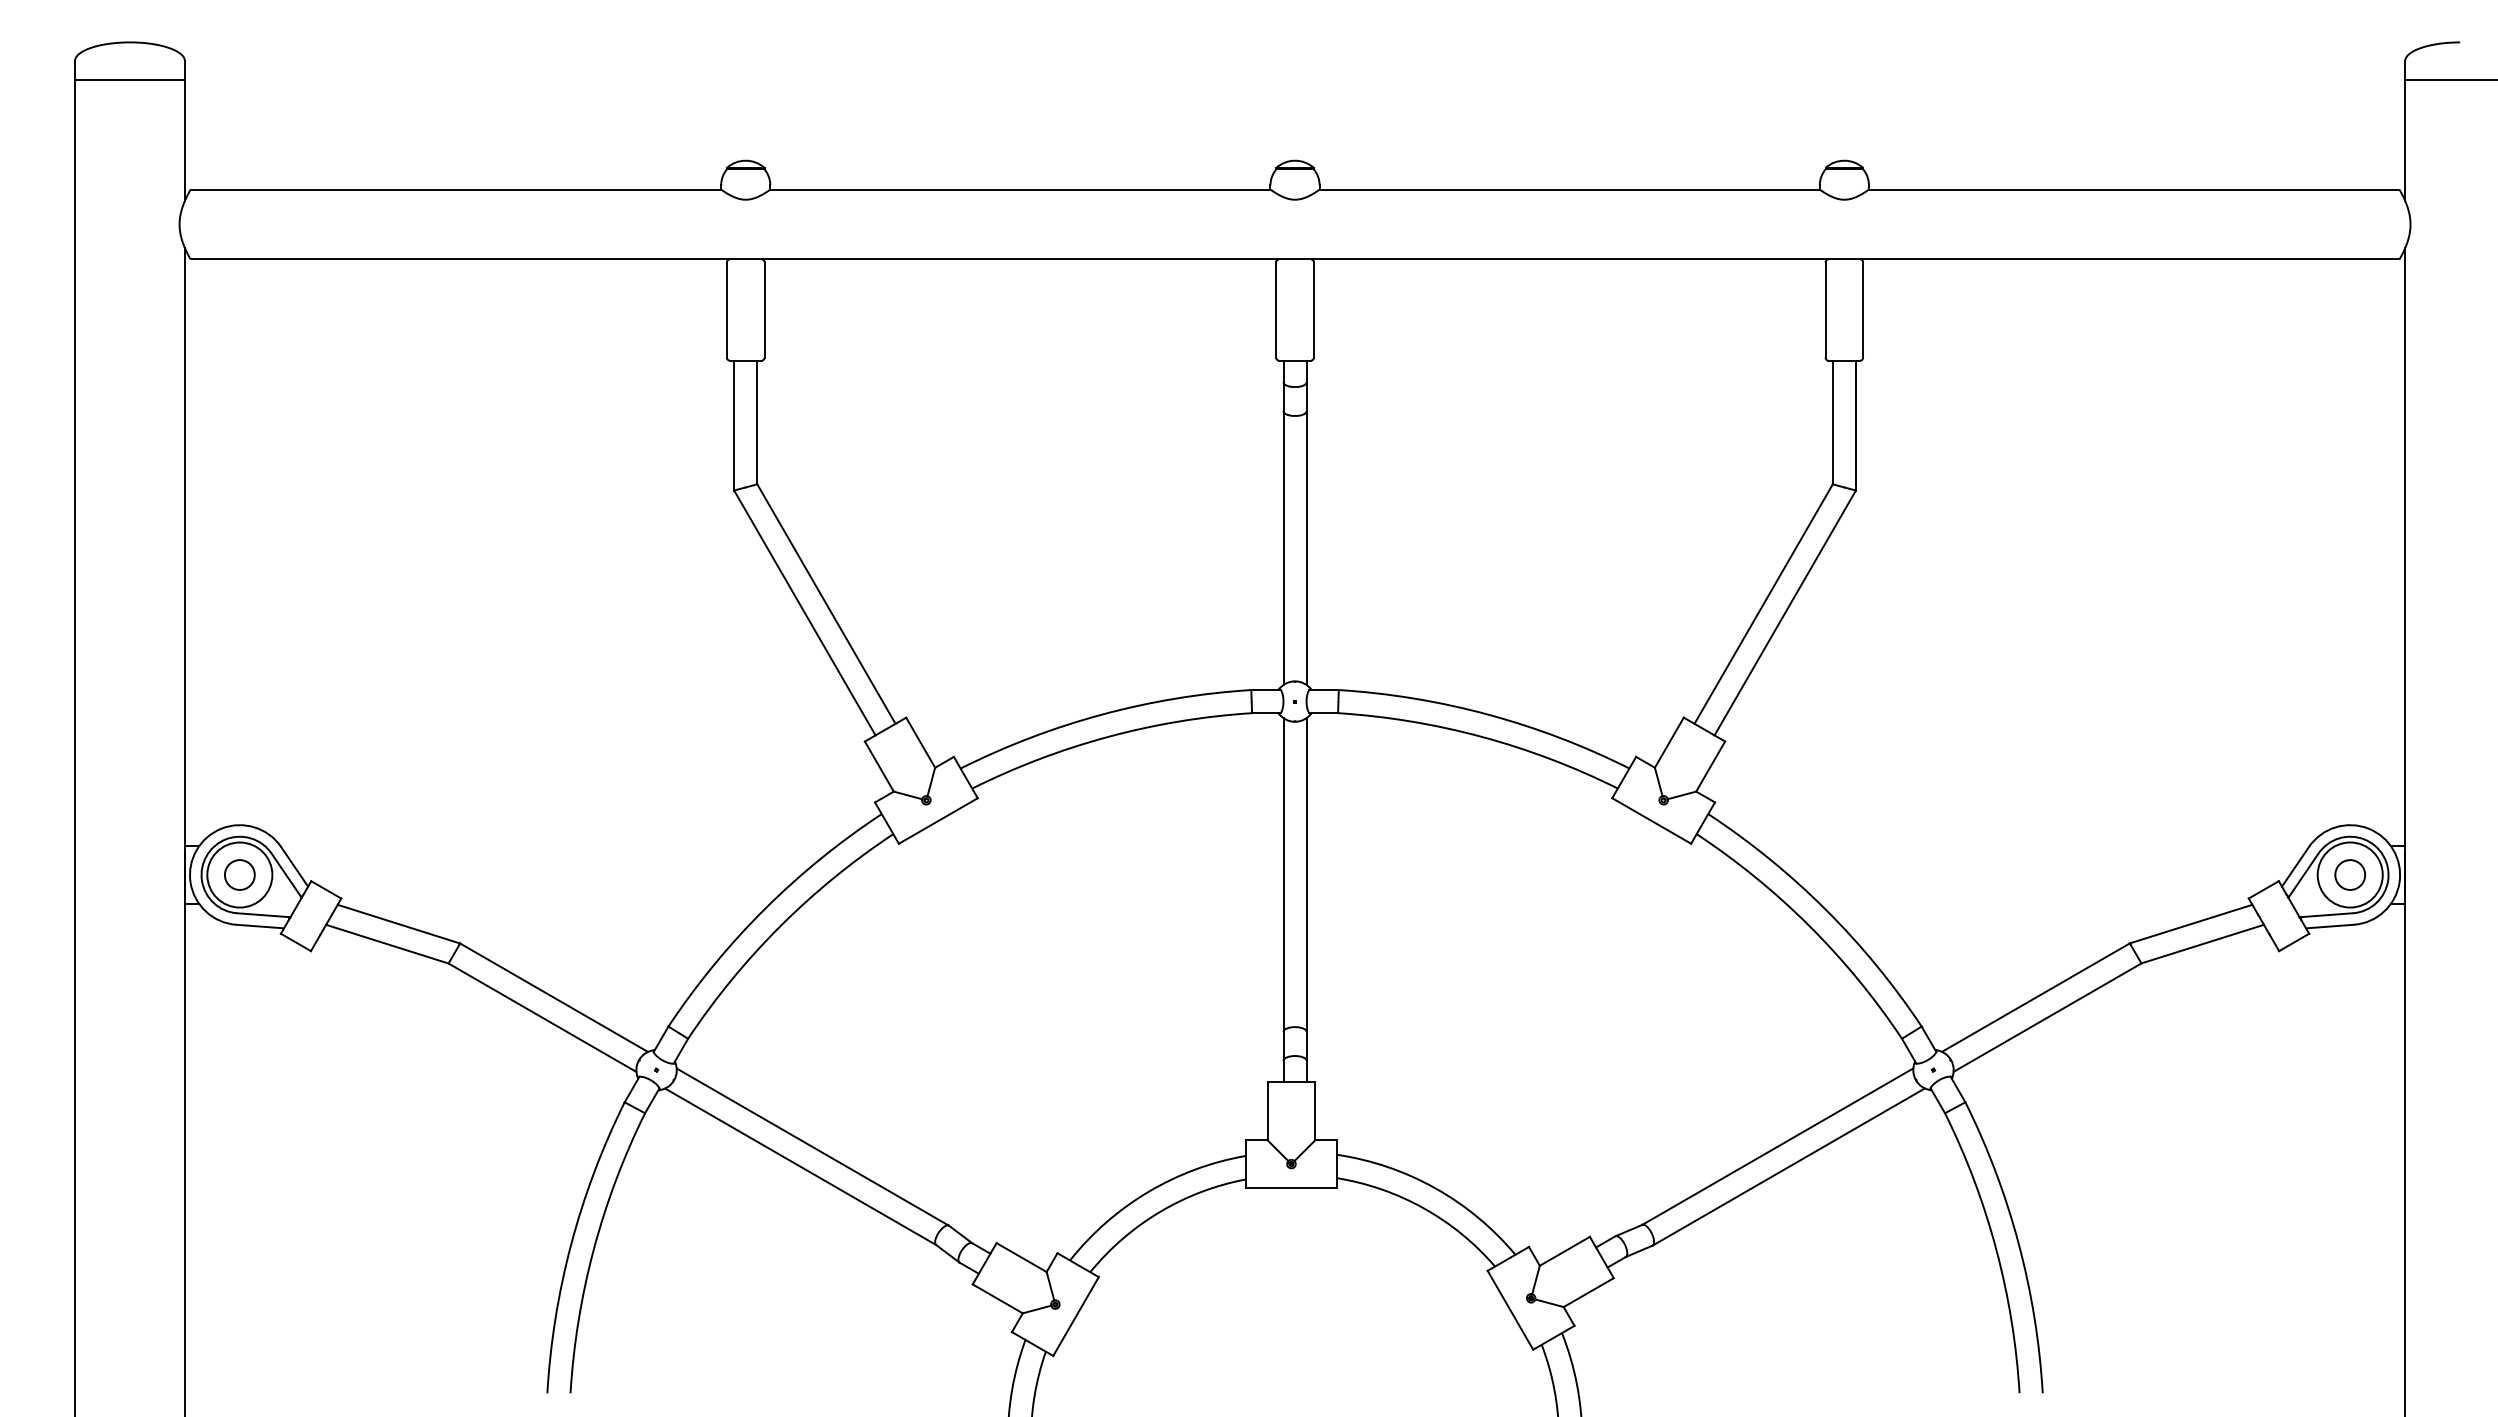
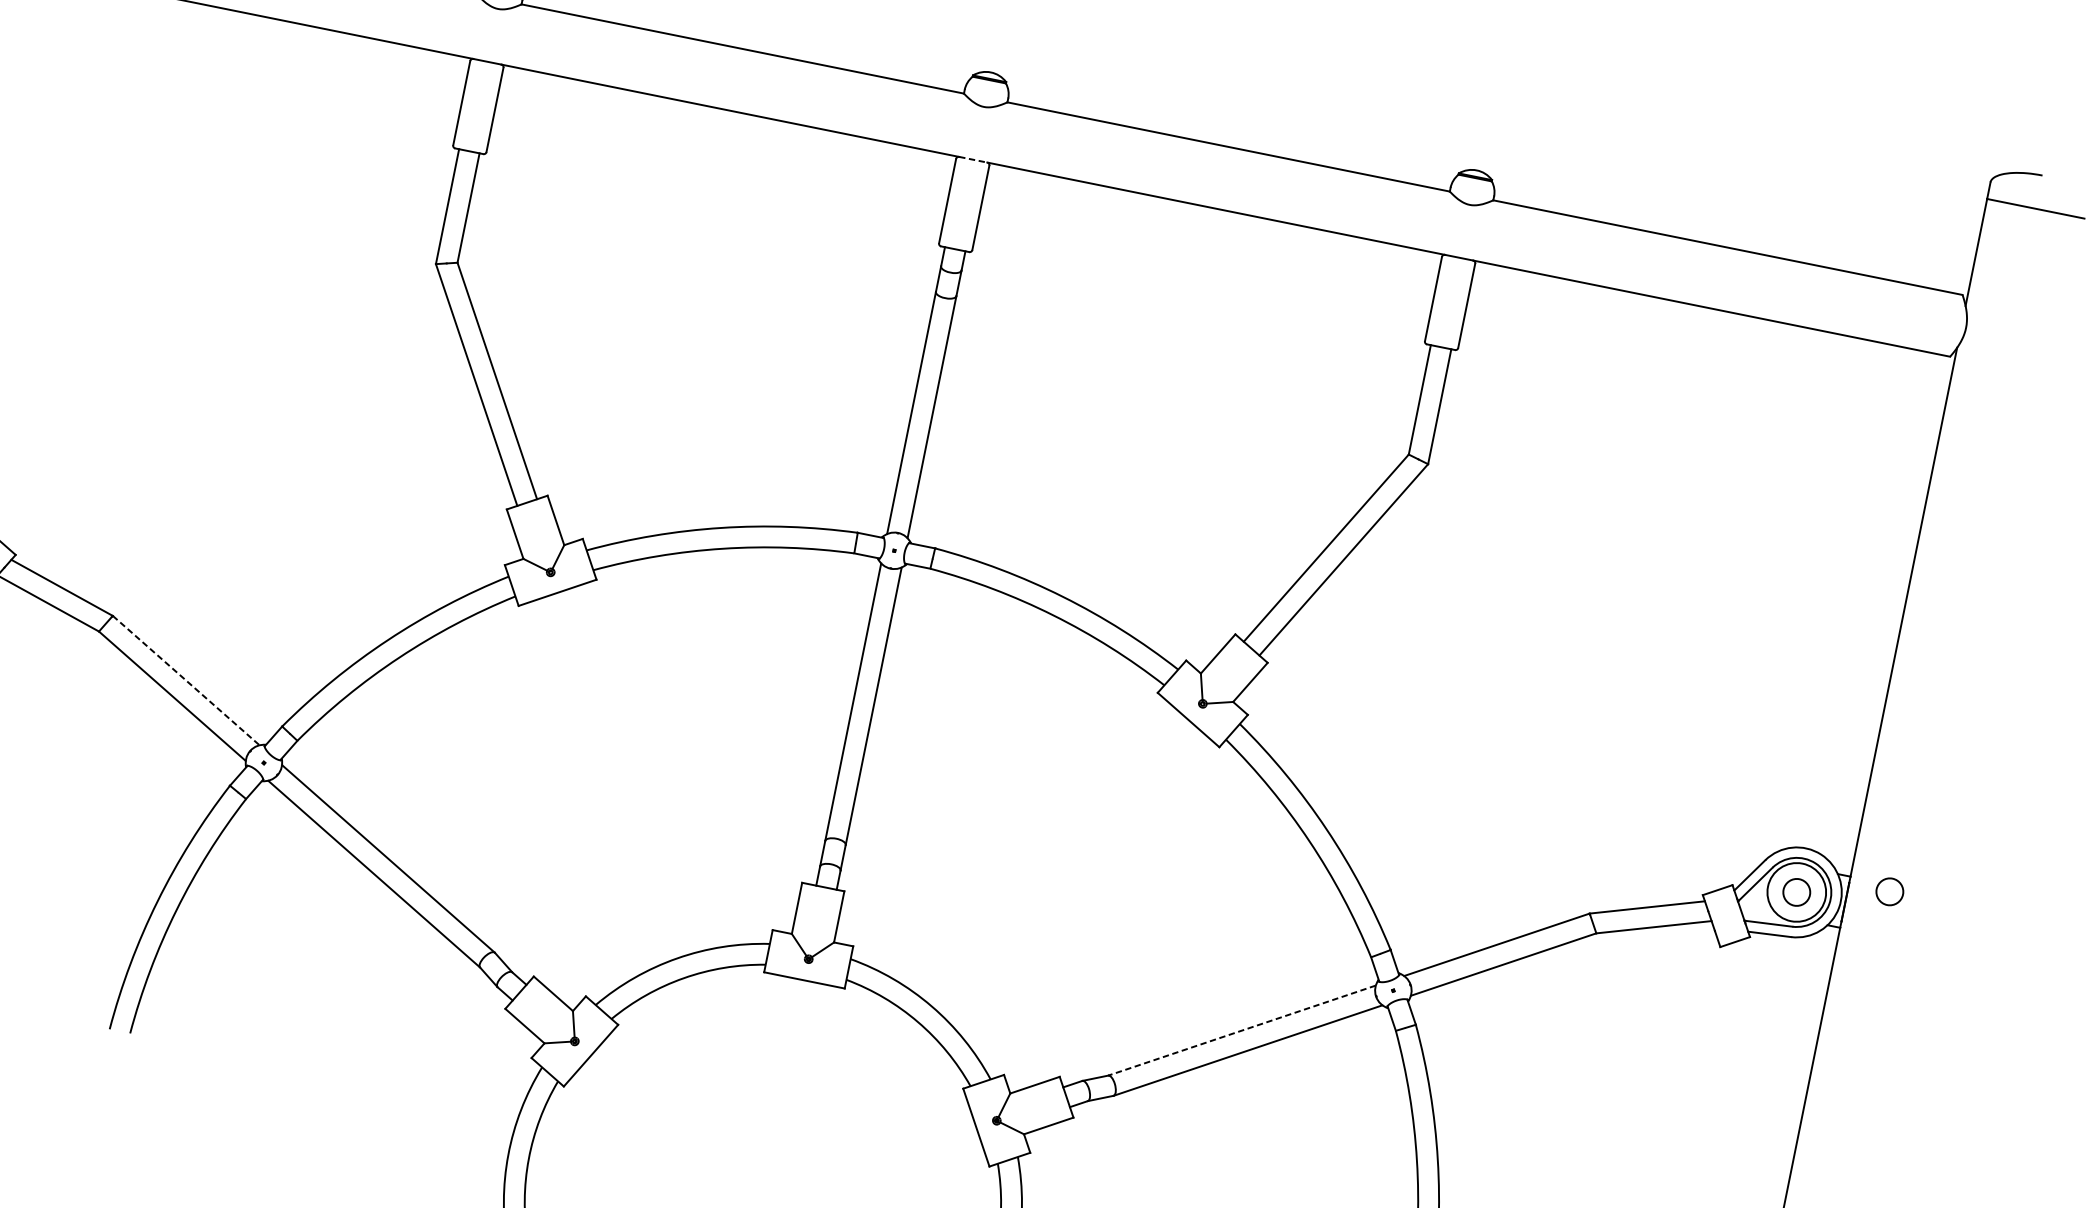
line: (1295, 259) -> (973, 159), solid -> dashed
circle: (2451, 853) -> (1890, 891), added
line: (554, 997) -> (186, 680), solid -> dashed
line: (1777, 1146) -> (1241, 1030), solid -> dashed

